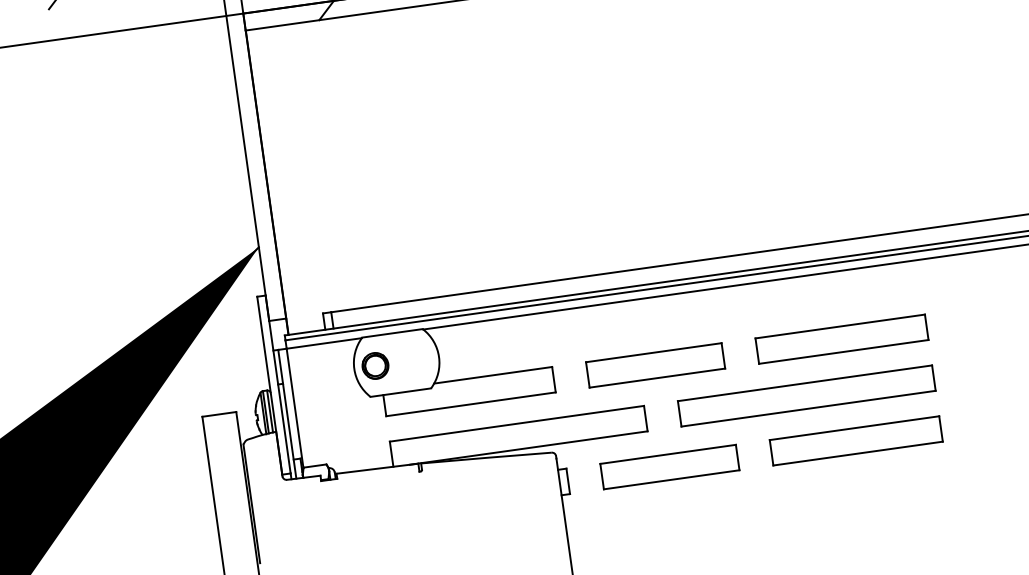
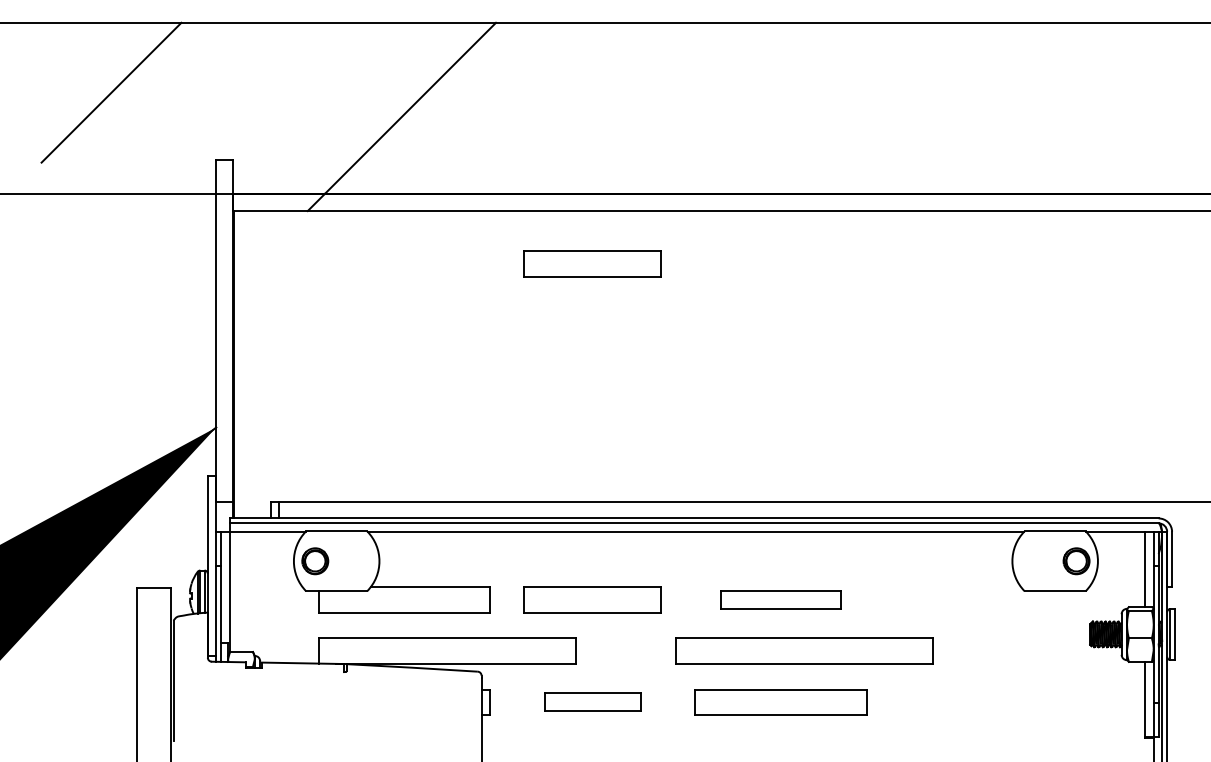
part: (608, 32) -> (592, 263), added
part: (841, 339) -> (780, 599), size x0.7
part: (807, 395) -> (804, 650), moved
part: (669, 467) -> (592, 702), size x0.7

